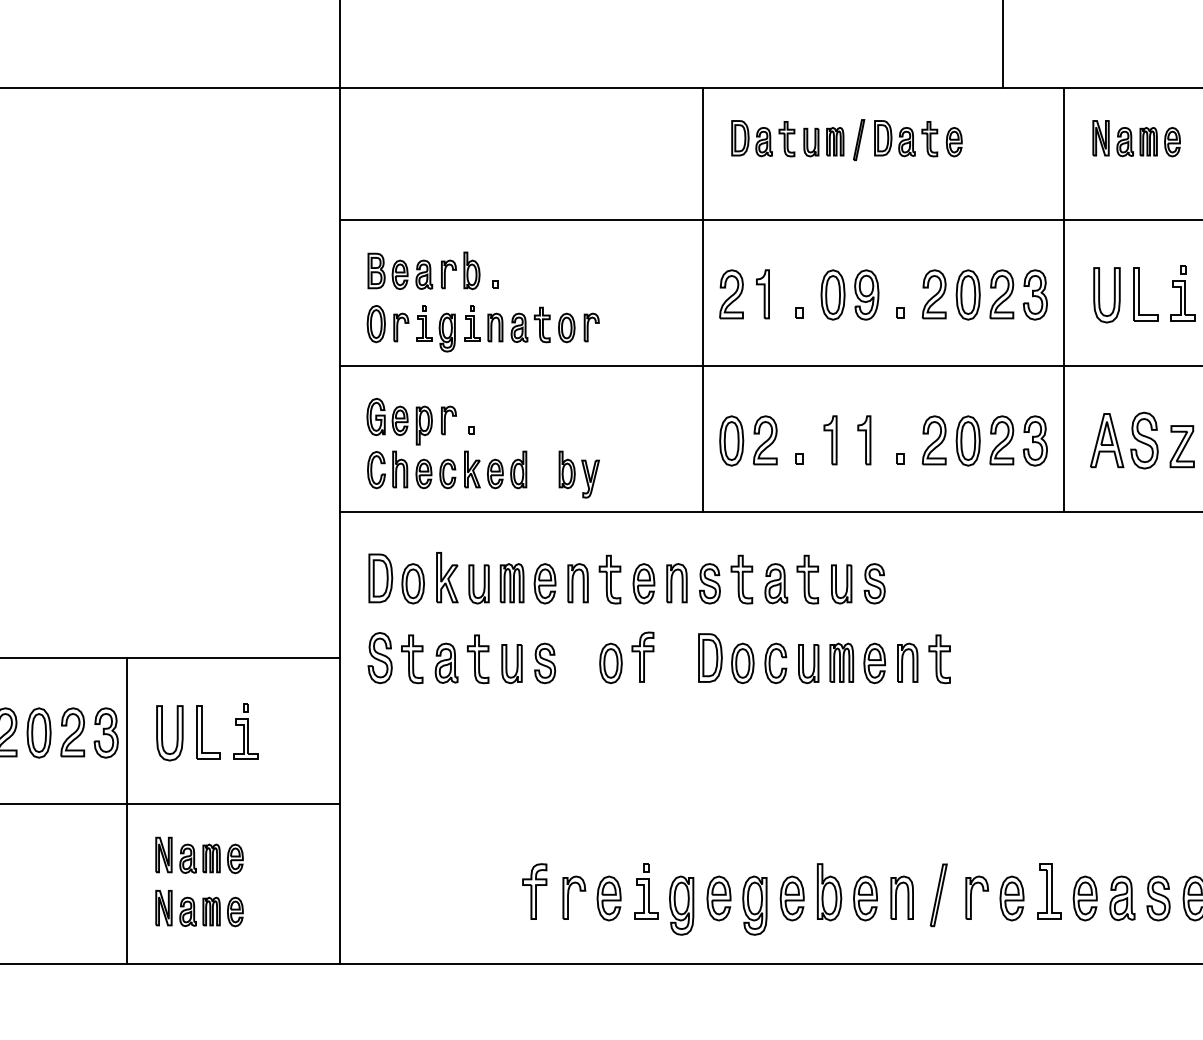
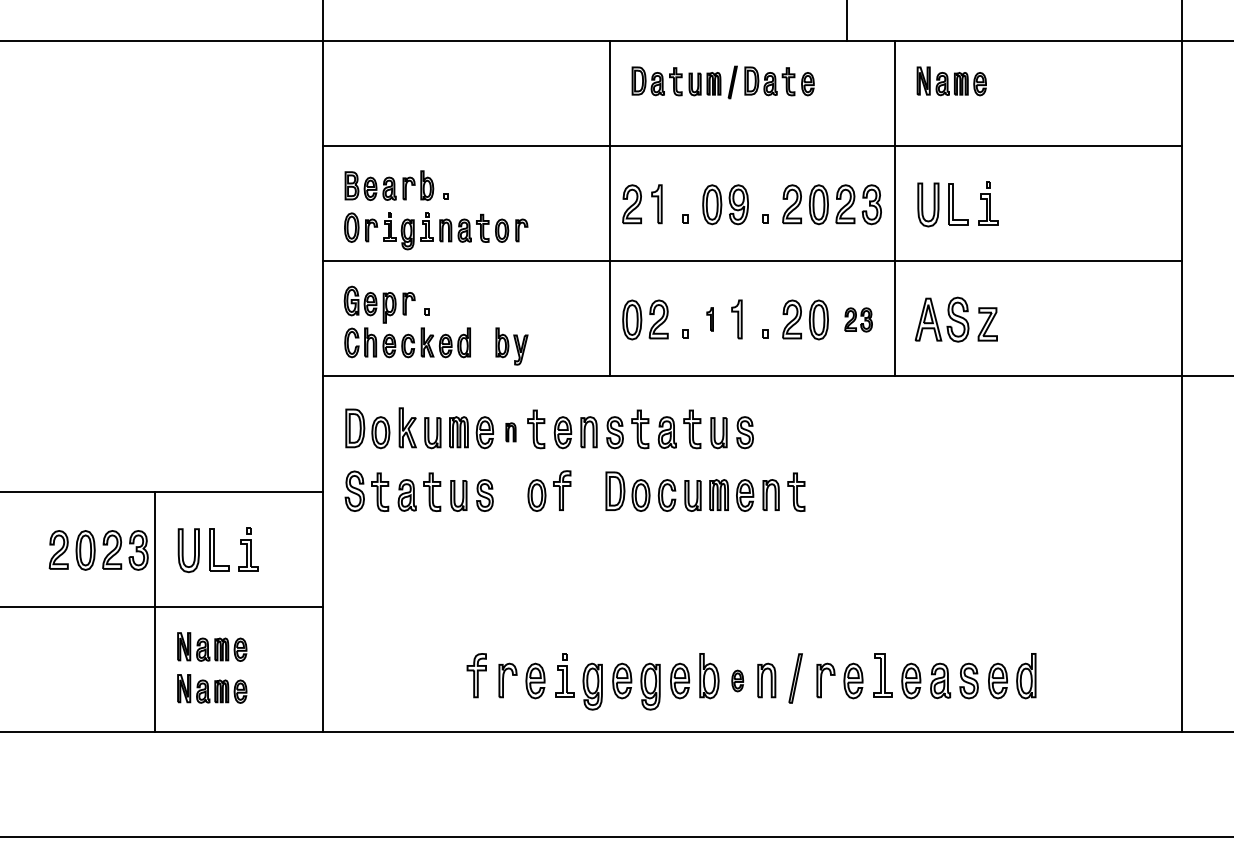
part: (829, 440) -> (709, 319), size x0.6
part: (1018, 440) -> (858, 319), size x0.6
part: (577, 583) -> (510, 432), size x0.6
part: (865, 897) -> (737, 680), size x0.6

